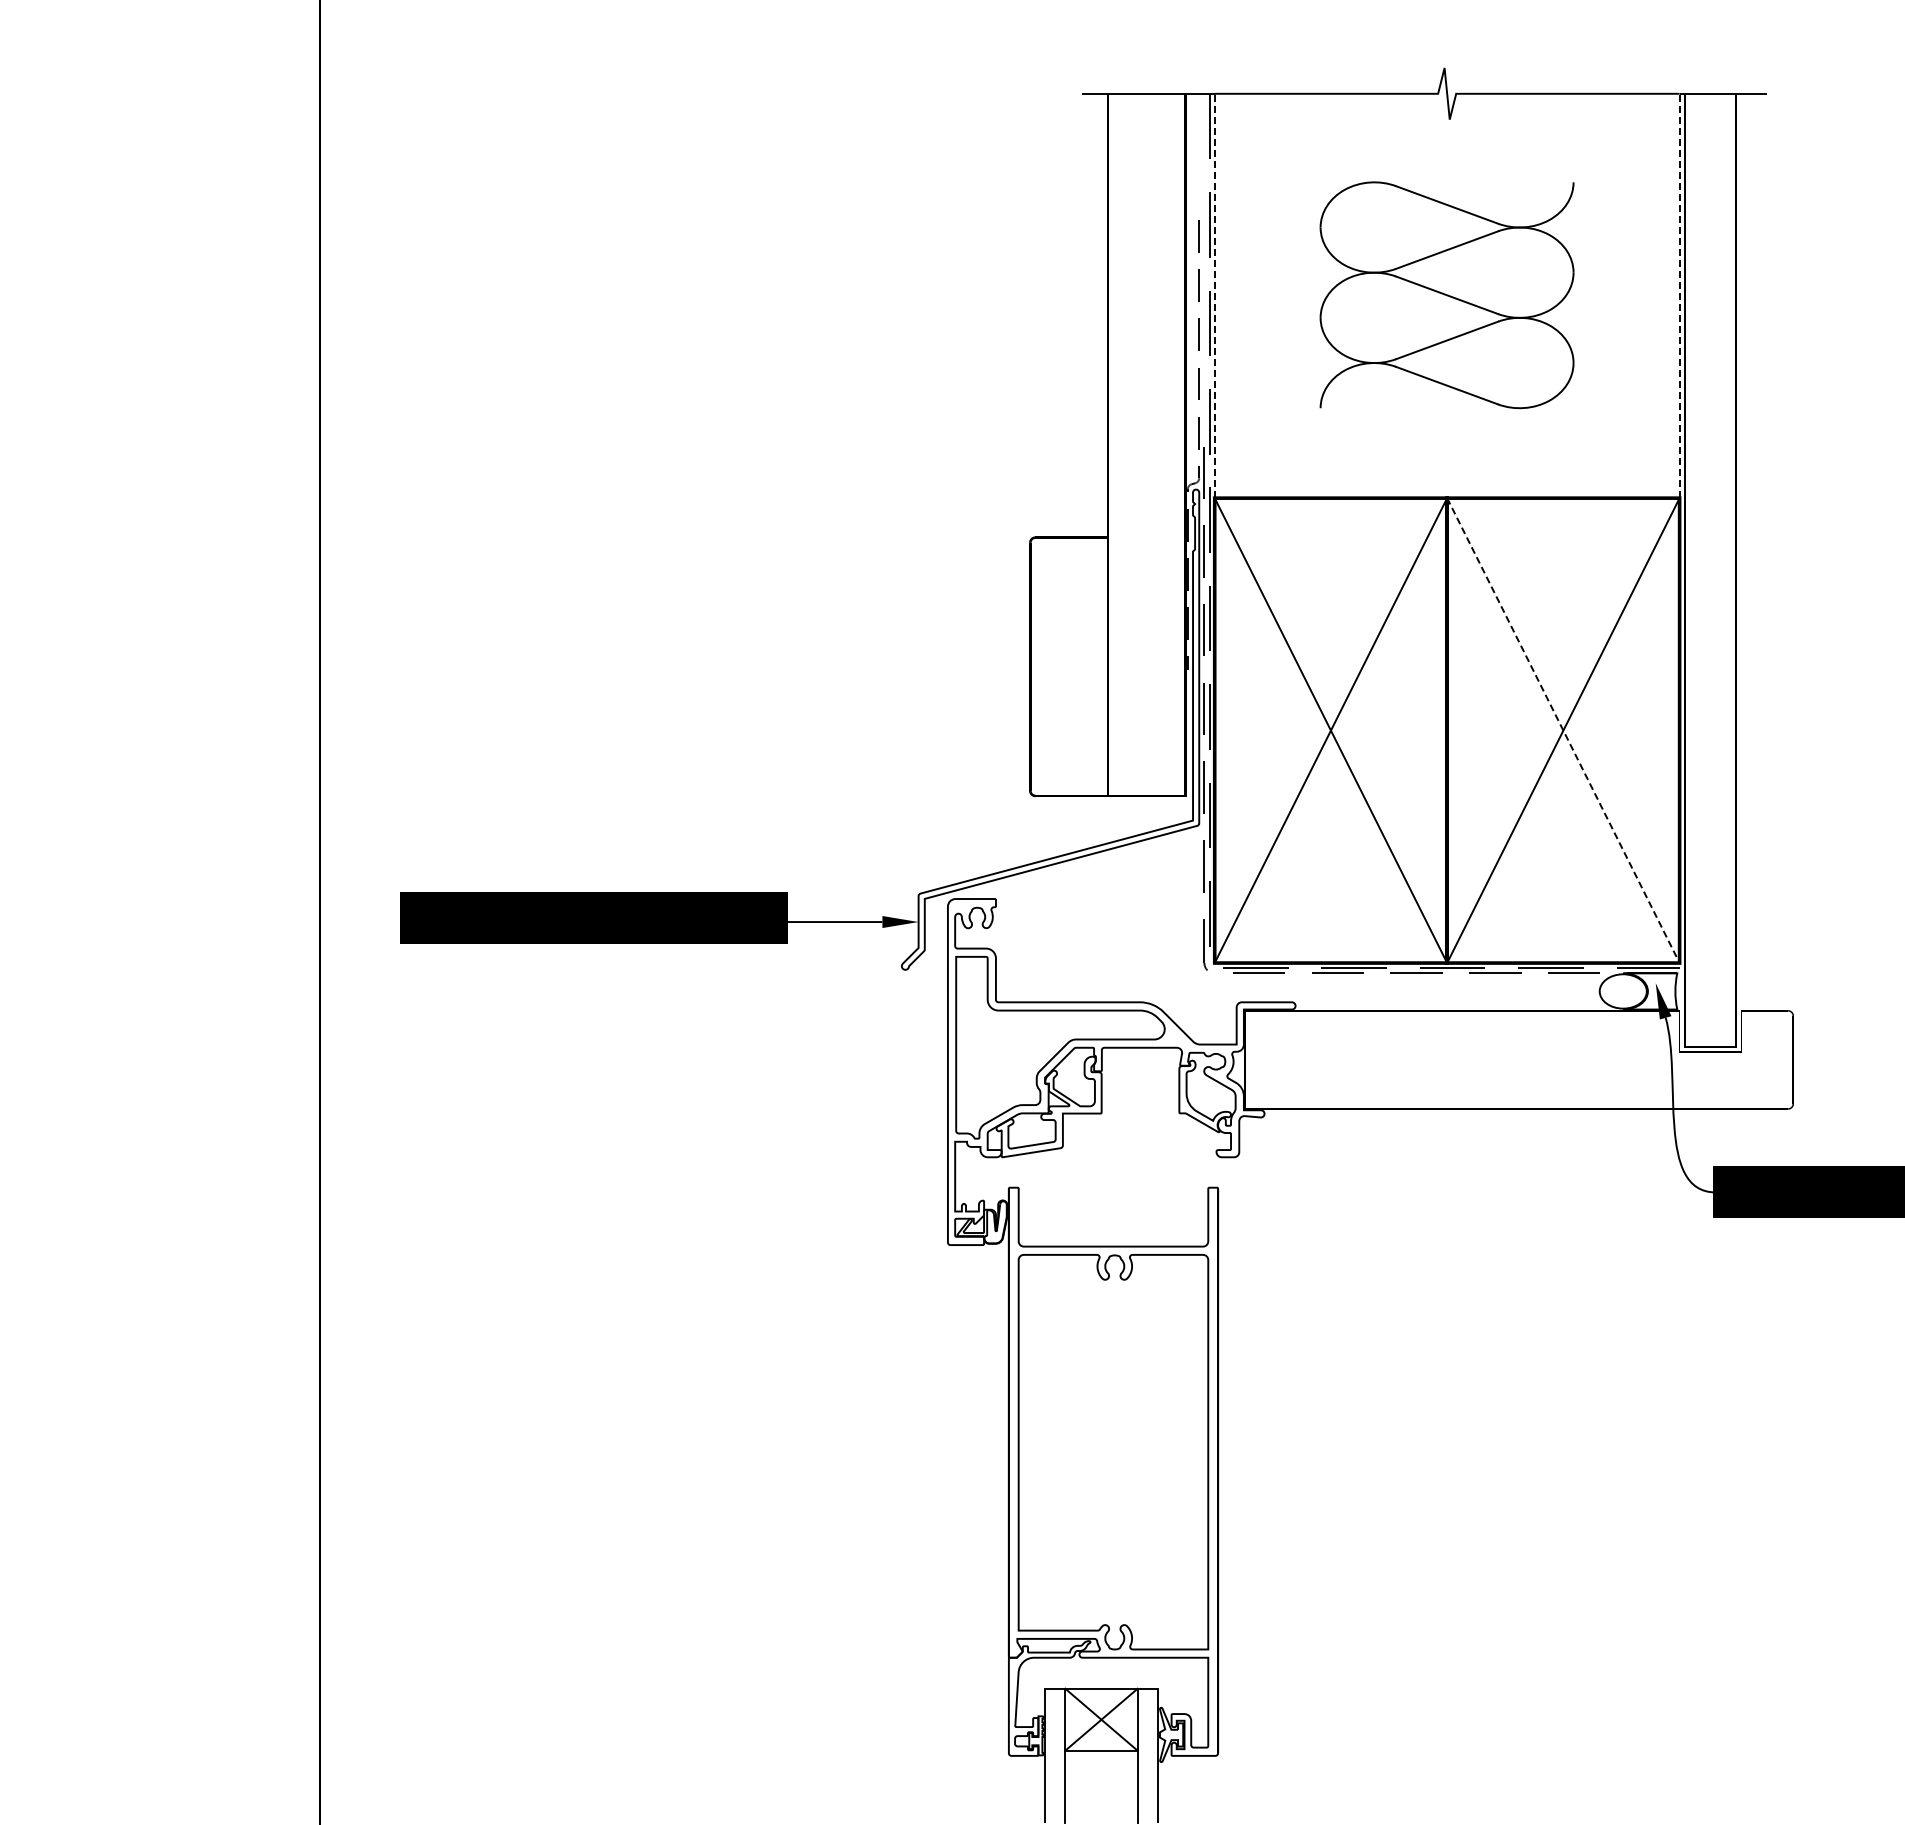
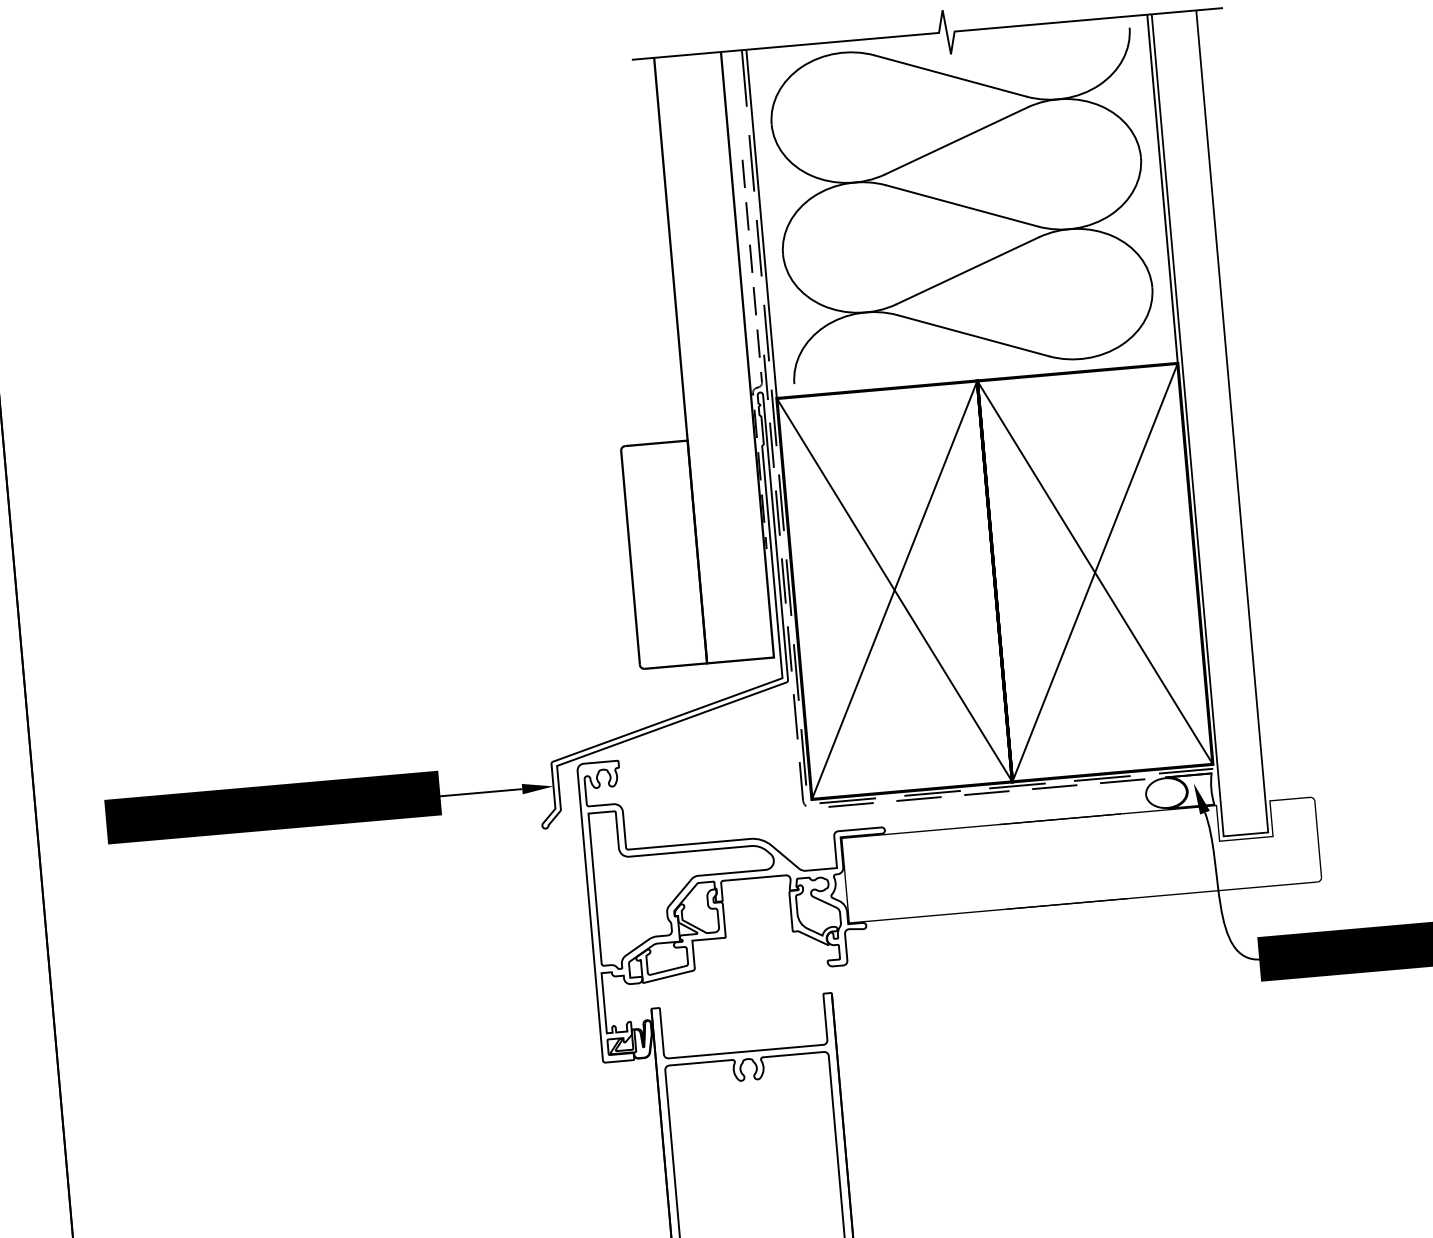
line: (1214, 295) -> (761, 223), dashed -> solid
part: (1446, 295) -> (961, 206), size x1.67
line: (1679, 295) -> (1162, 188), dashed -> solid
line: (1563, 730) -> (1095, 572), dashed -> solid

